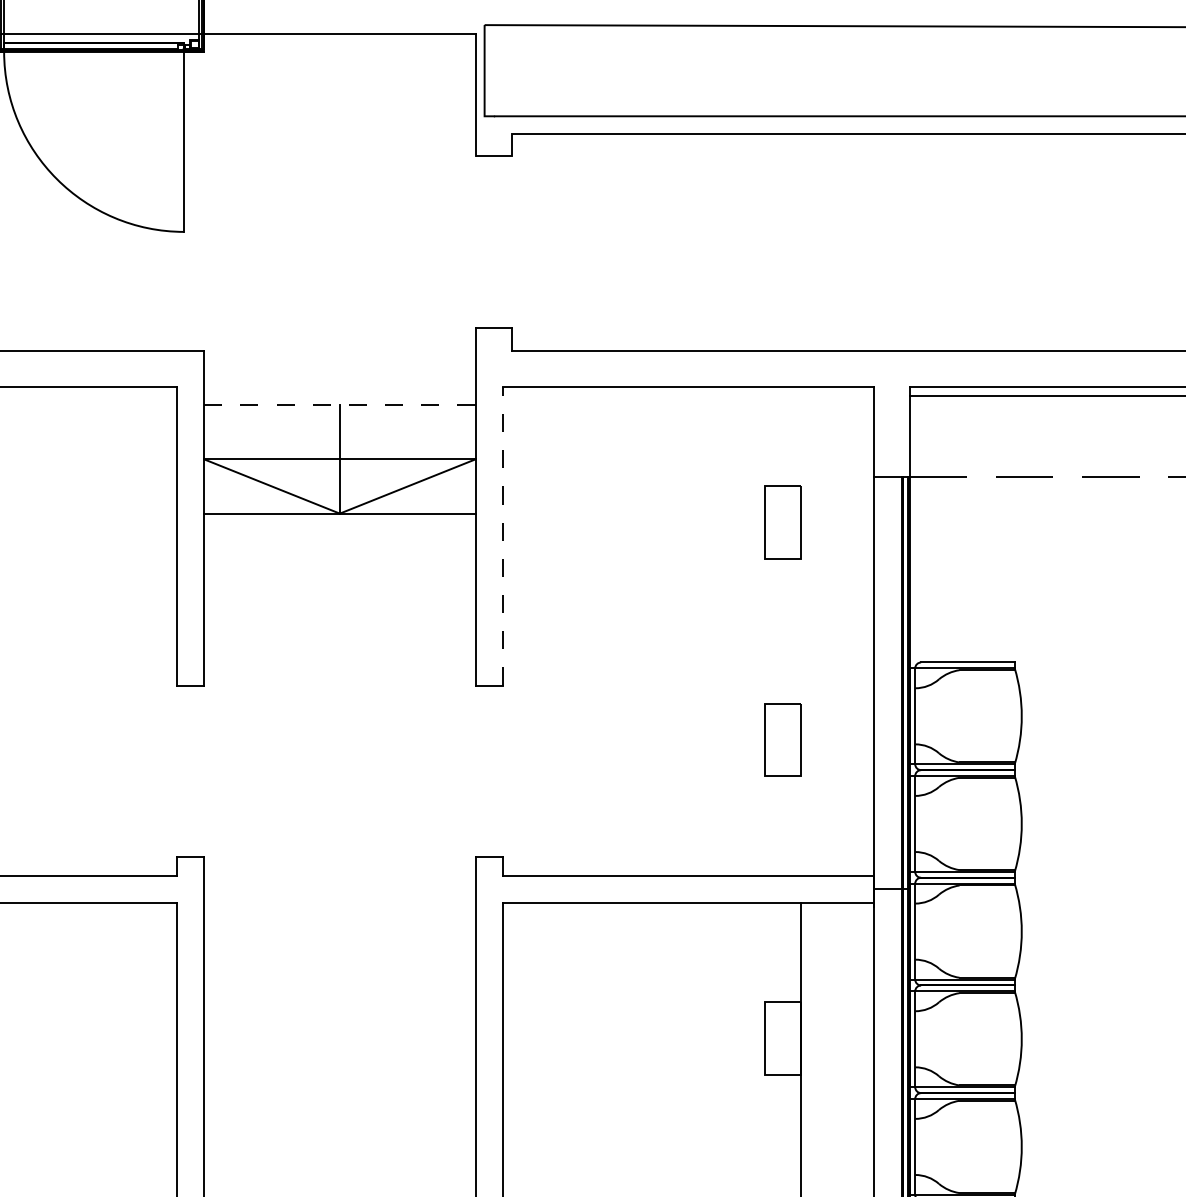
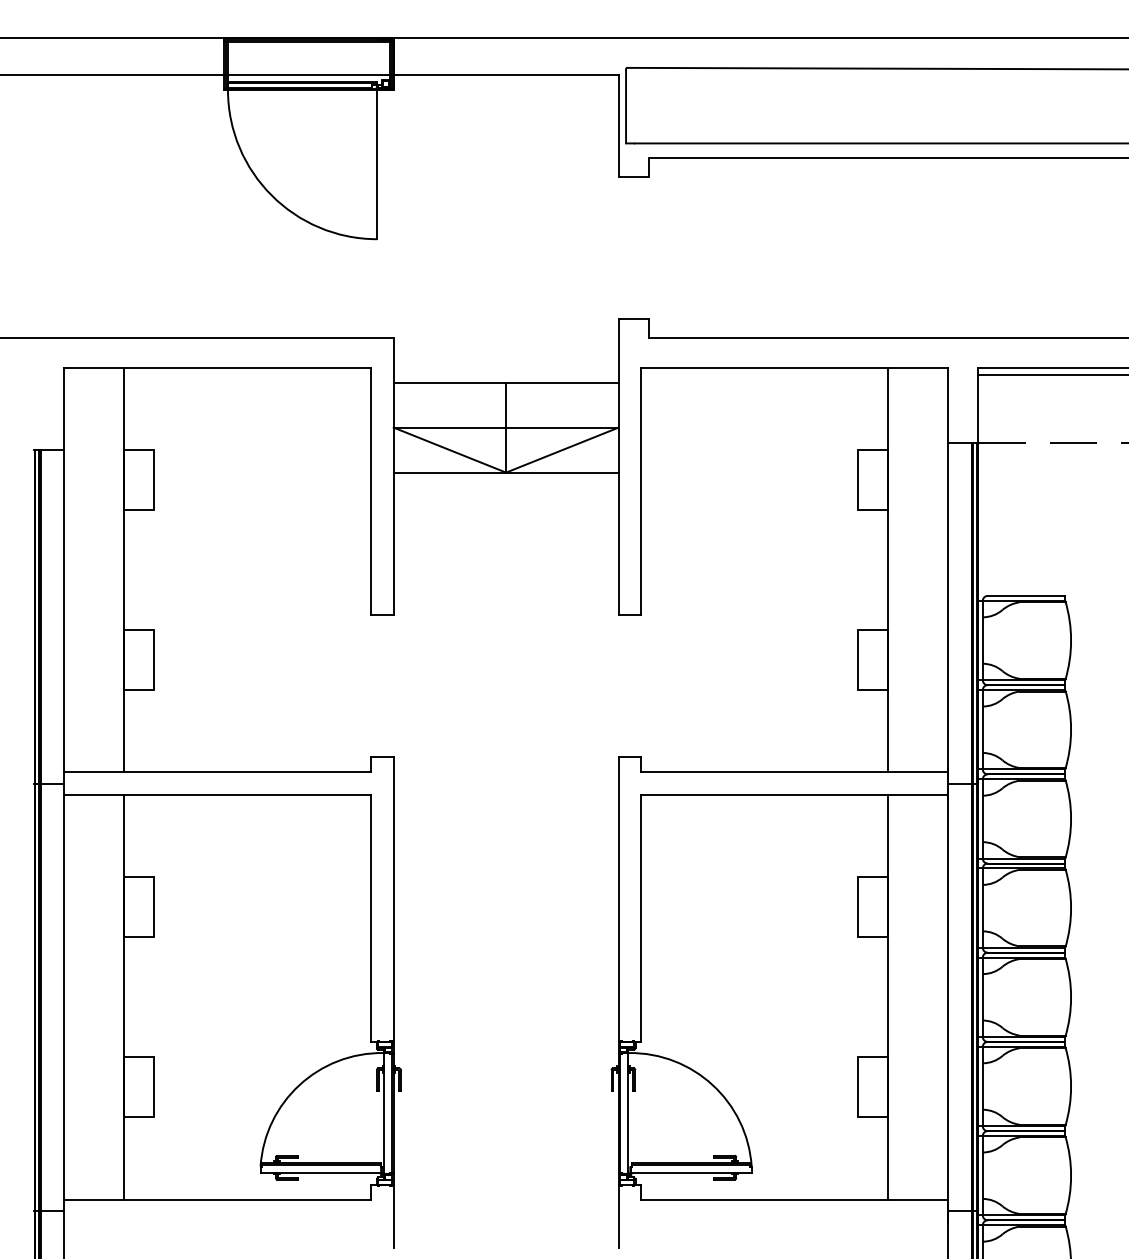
line: (340, 404) -> (506, 382), dashed -> solid
line: (503, 536) -> (641, 491), dashed -> solid
line: (801, 630) -> (888, 569), added

